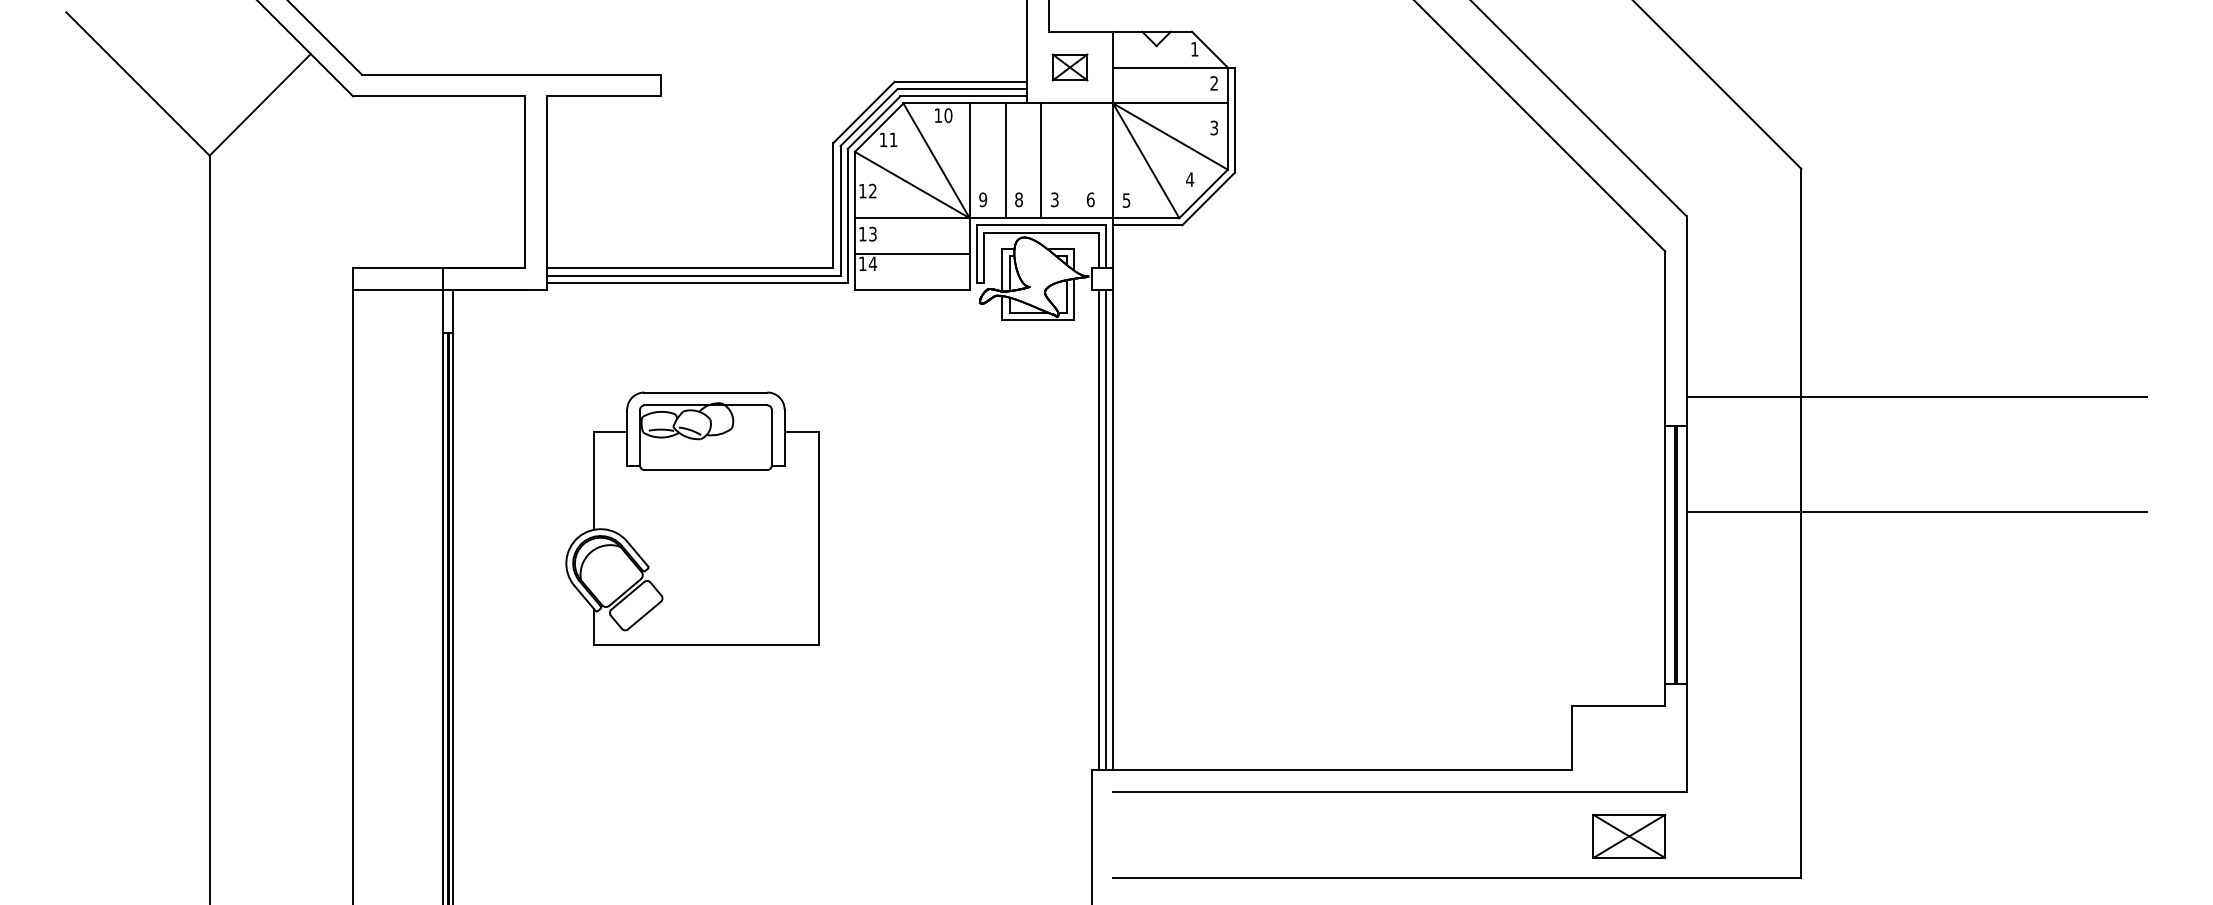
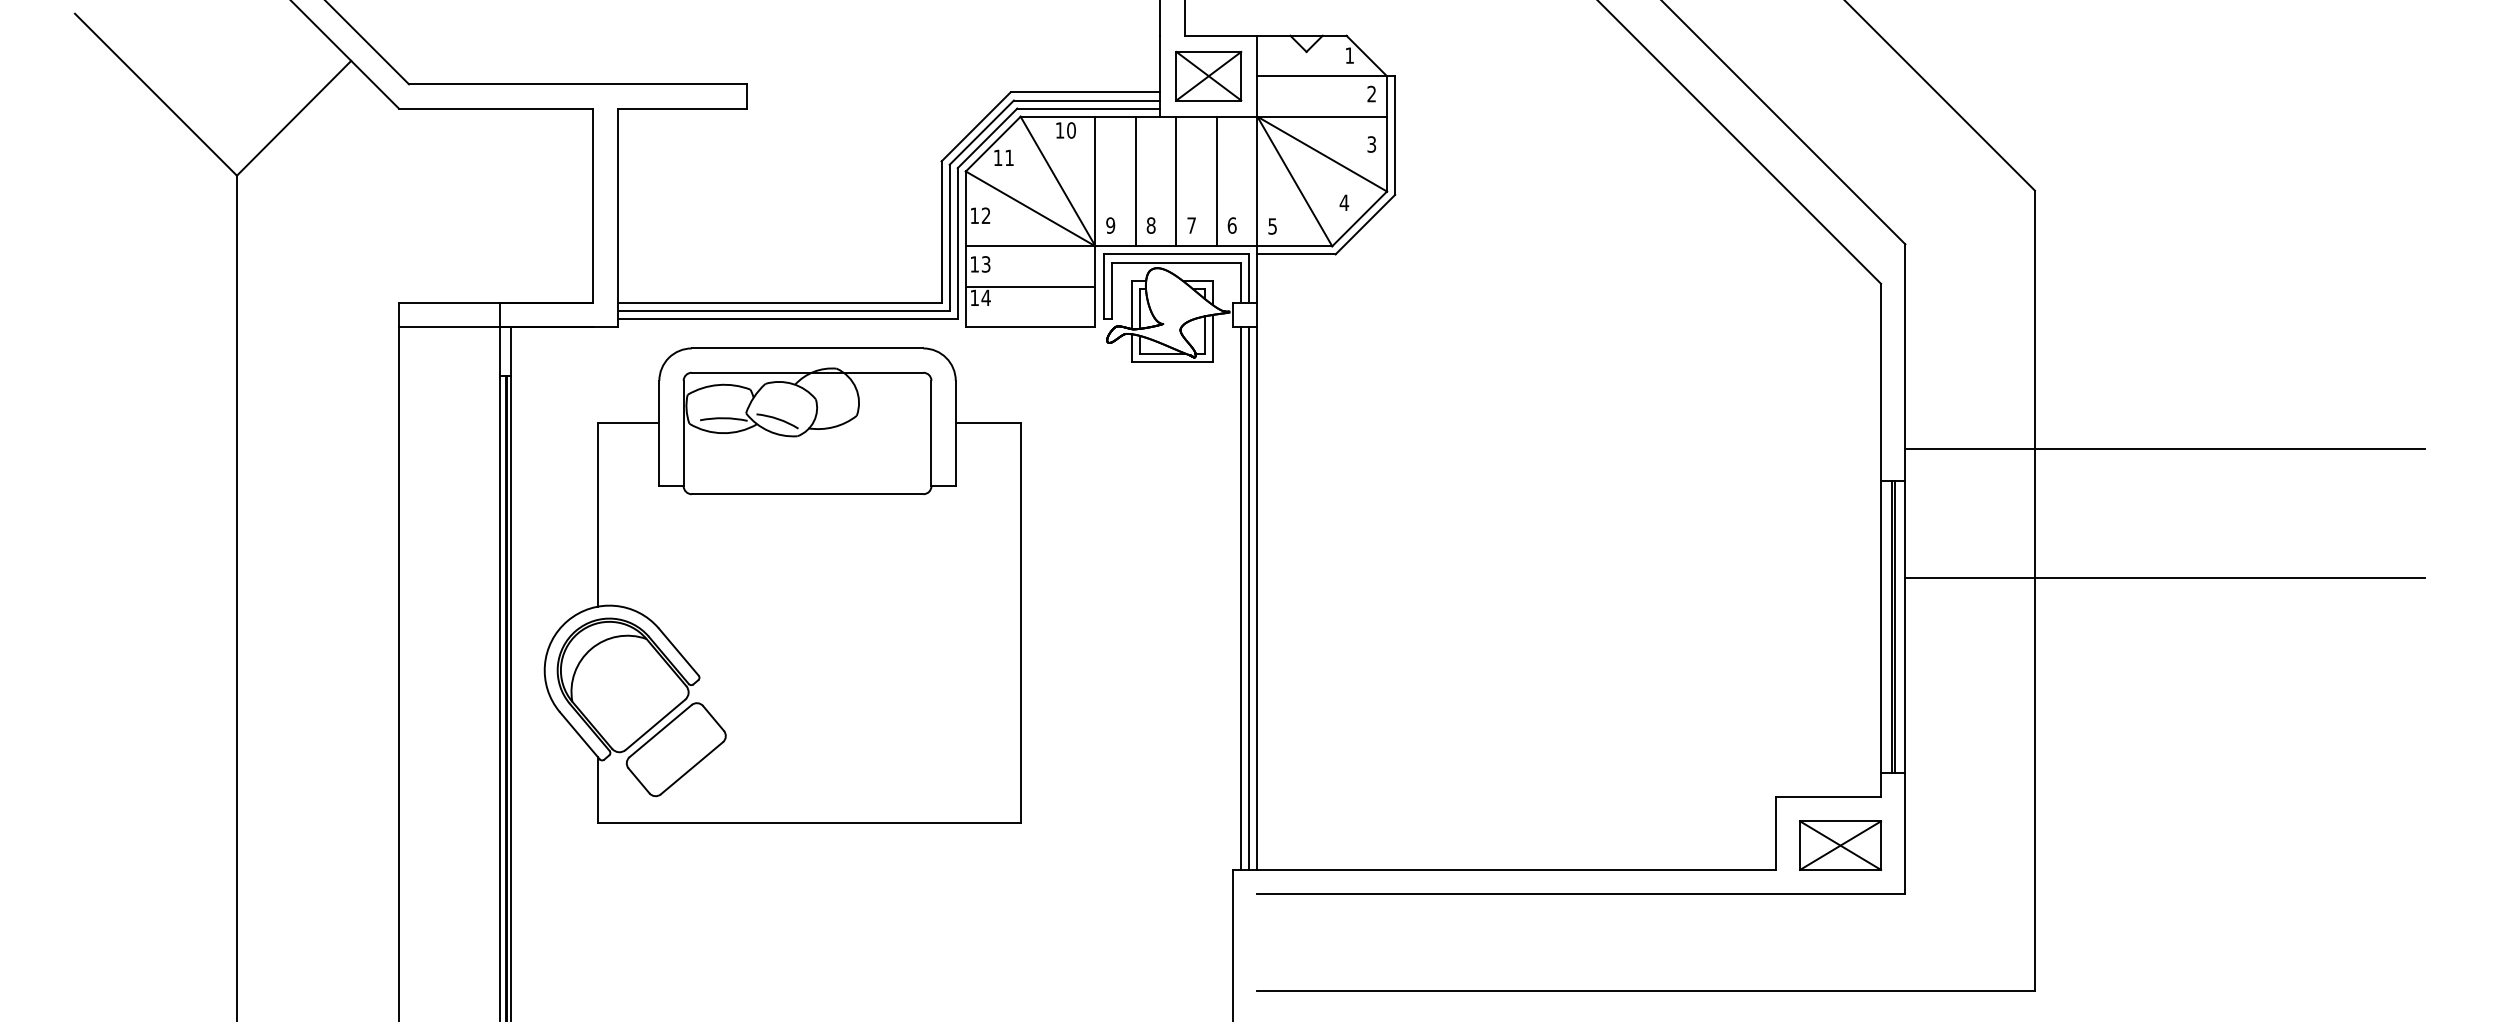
part: (1069, 66) -> (1208, 75), size x1.67
line: (1076, 160) -> (1216, 181), added
text: (1054, 199) -> (1191, 225), 3 -> 7
part: (692, 518) -> (782, 585), size x1.67
part: (1629, 836) -> (1840, 845), moved

